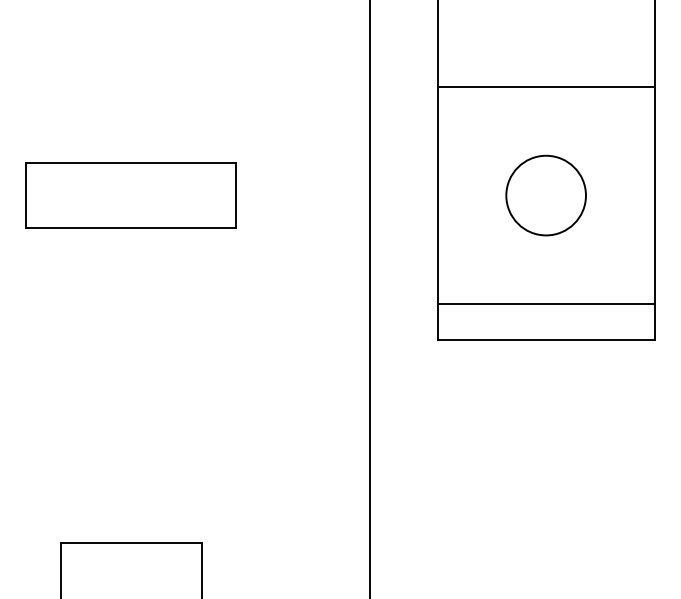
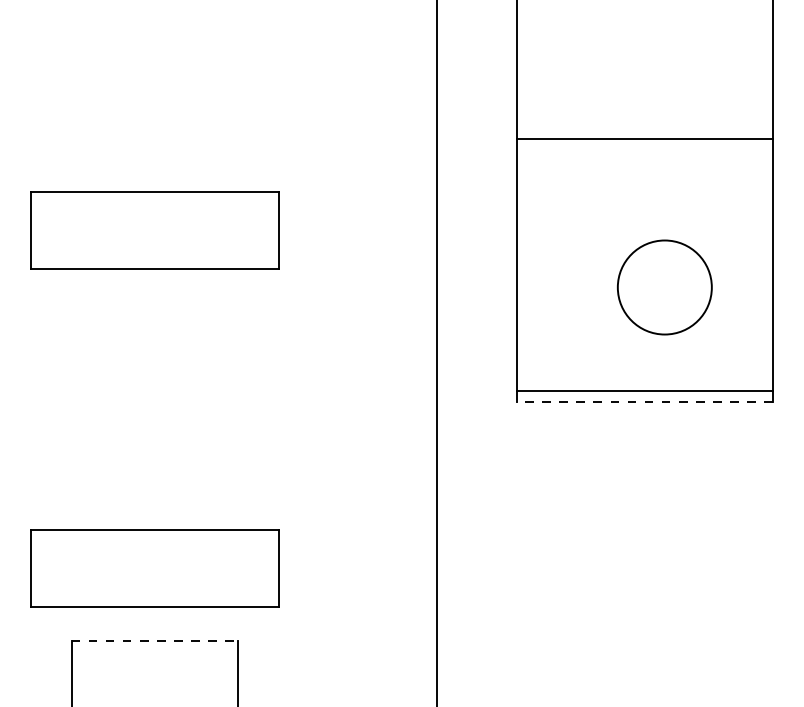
line: (545, 86) -> (644, 138), moved
circle: (545, 195) -> (664, 287), moved
line: (545, 304) -> (644, 391), moved
line: (546, 340) -> (645, 401), solid -> dashed
part: (130, 481) -> (154, 568), added
line: (131, 543) -> (155, 641), solid -> dashed

